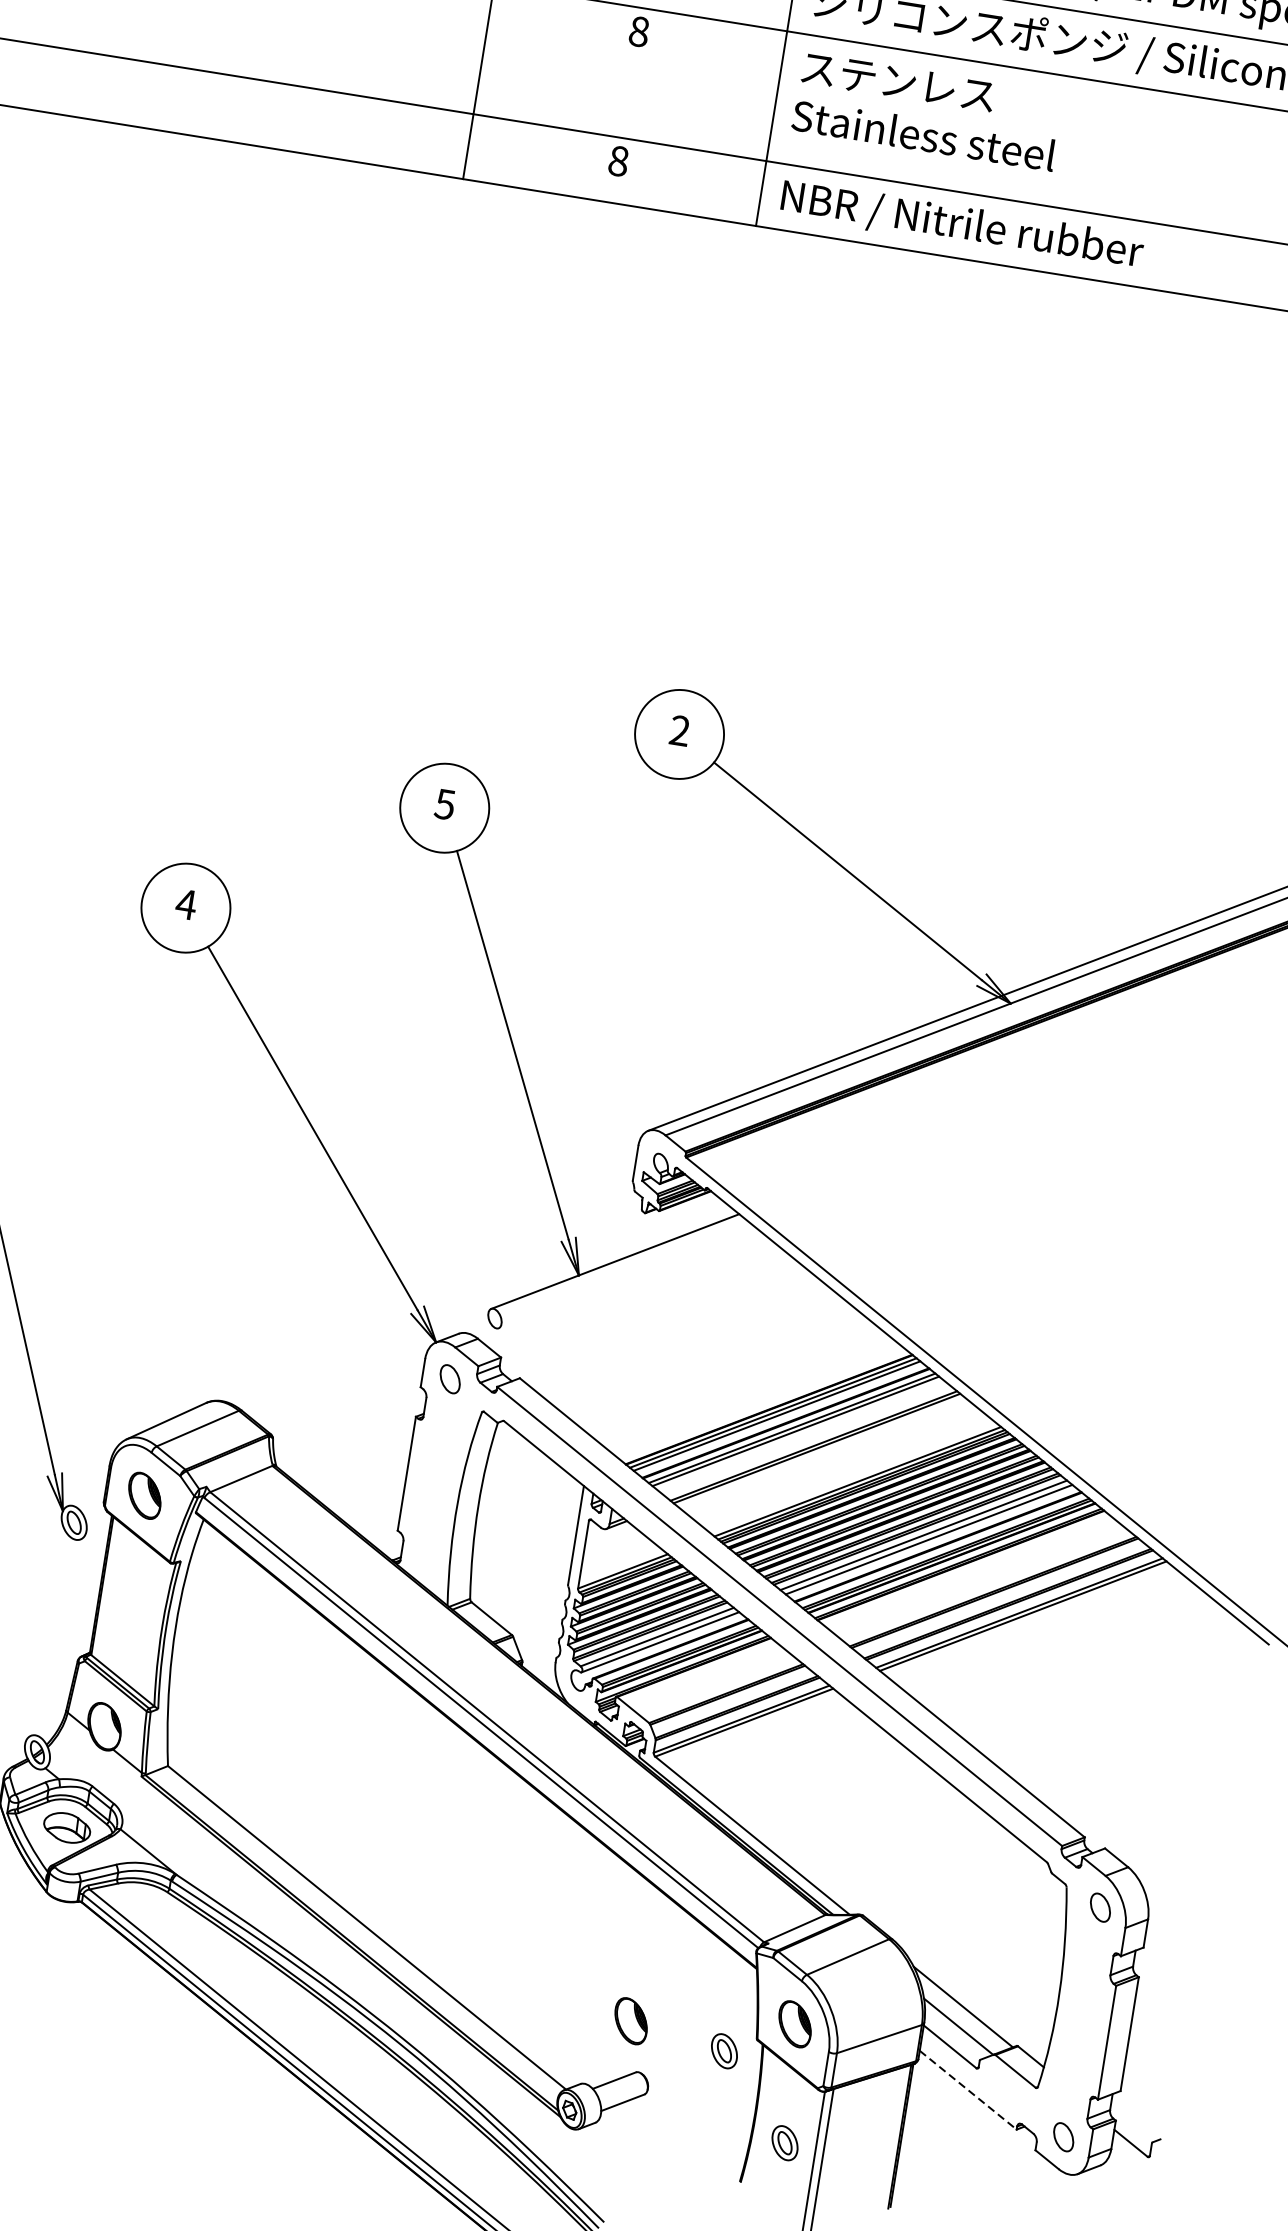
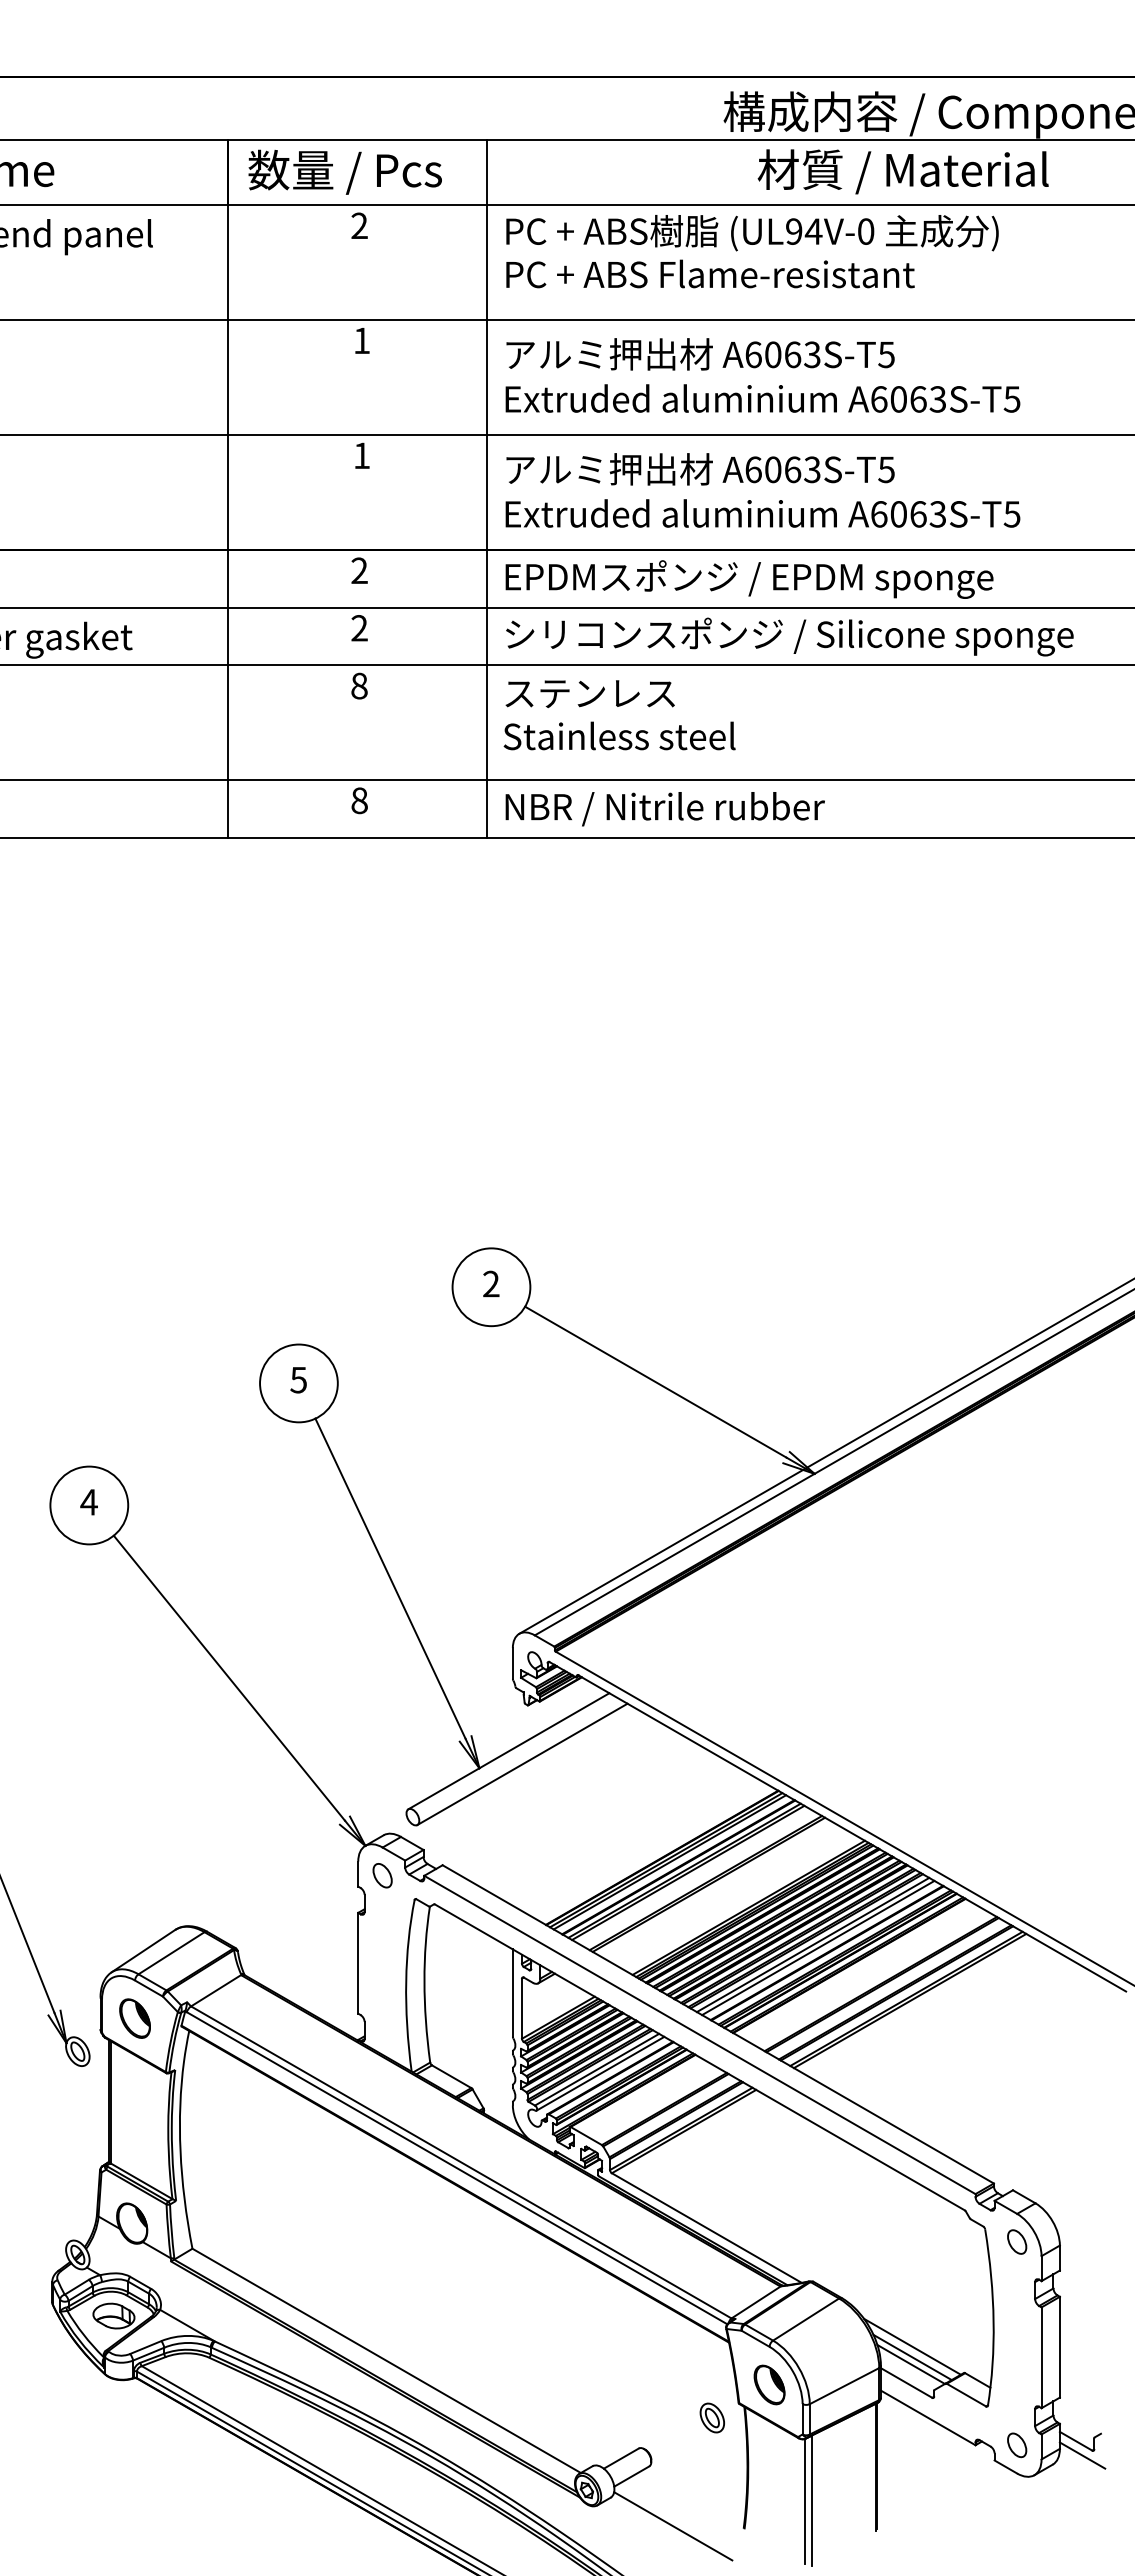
line: (628, 1278) -> (522, 1764), added
line: (961, 2019) -> (912, 2357), added
part: (631, 2020) -> (627, 2404), removed
line: (968, 2089) -> (928, 2417), dashed -> solid
part: (784, 2142) -> (776, 2488), removed
line: (1135, 2160) -> (1082, 2455), added
line: (660, 2166) -> (673, 2526), added

